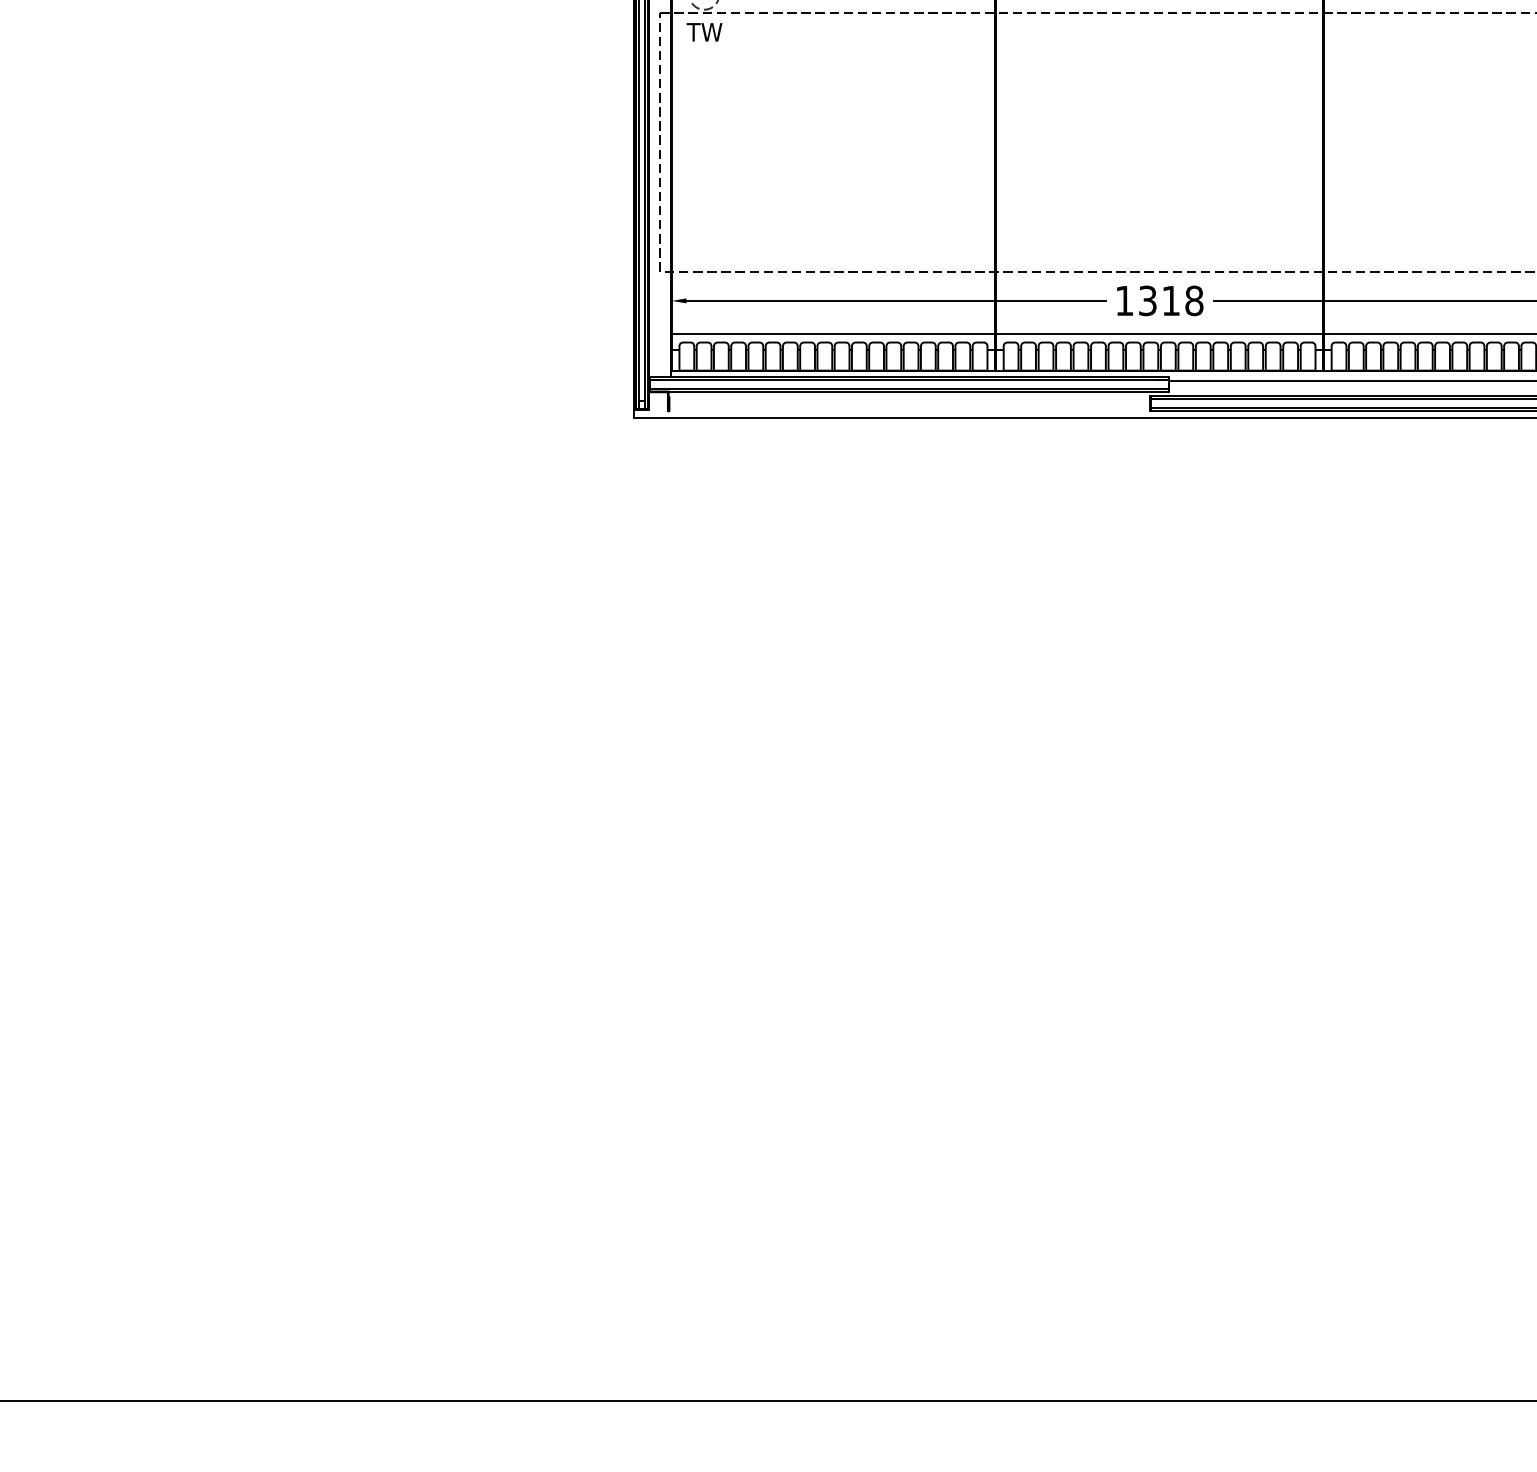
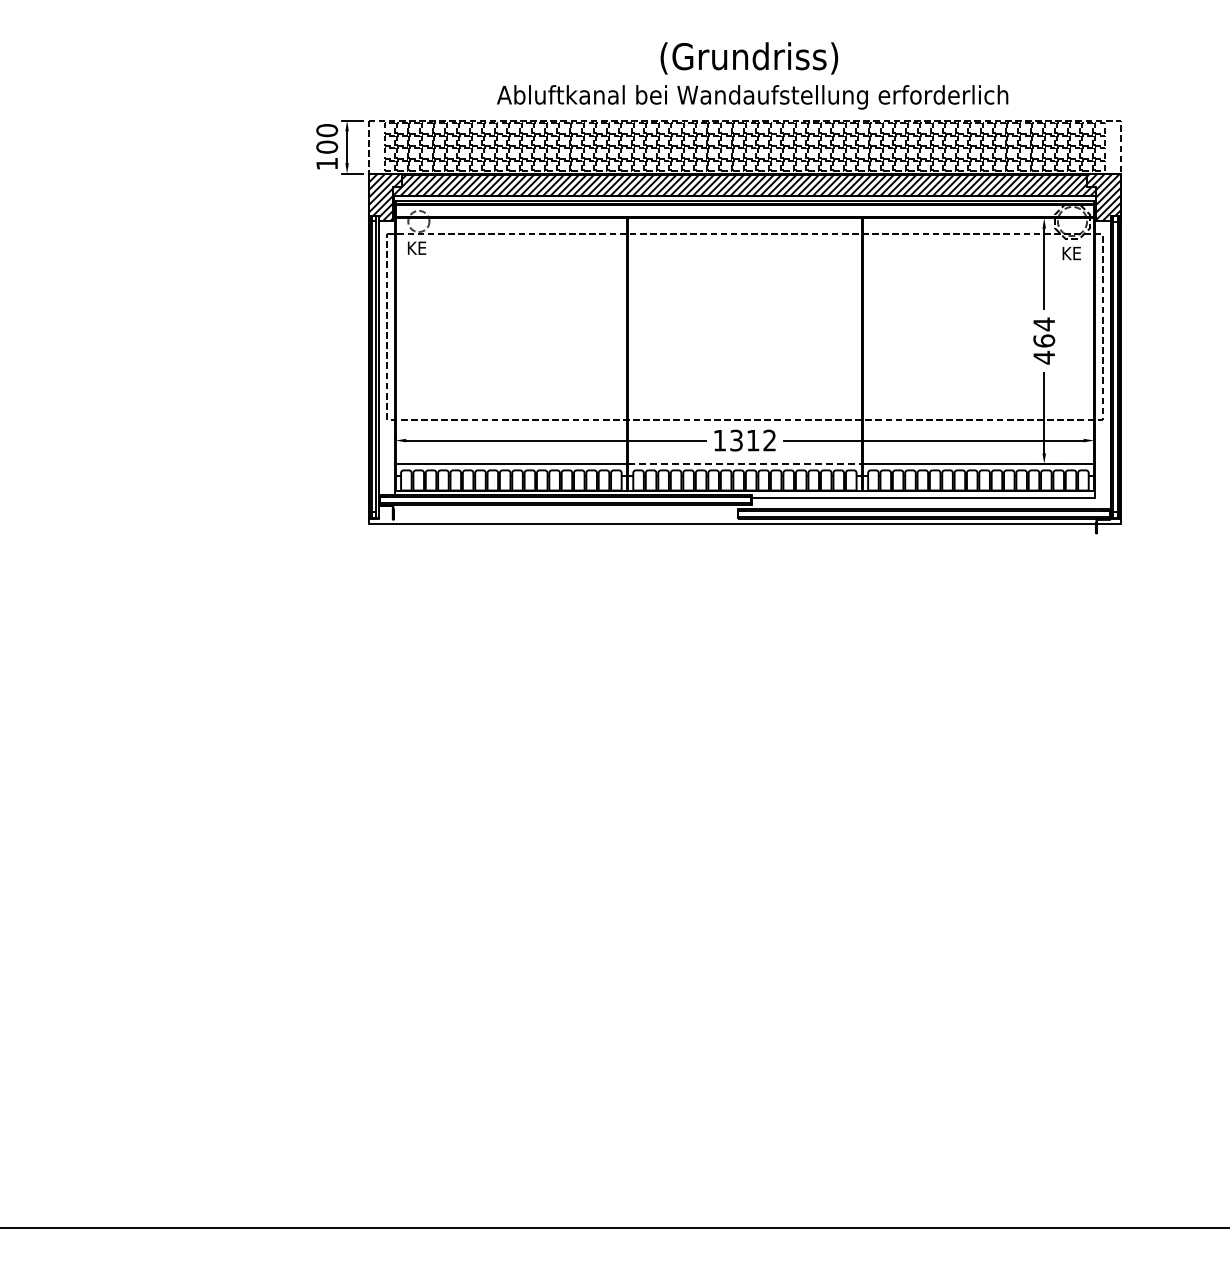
text: (703, 31) -> (418, 247), TW -> KE
text: (1193, 300) -> (769, 440), 1318 -> 1312
line: (1160, 334) -> (745, 464), solid -> dashed

